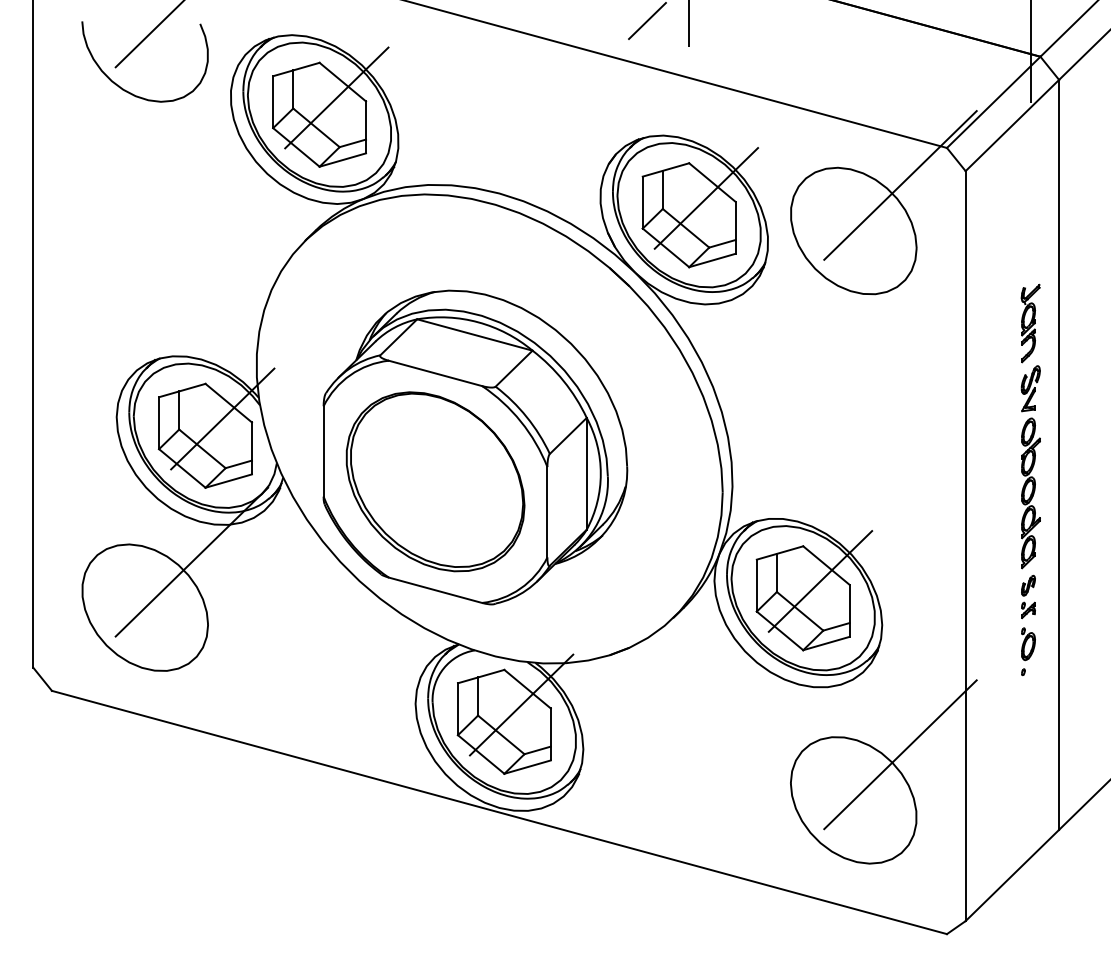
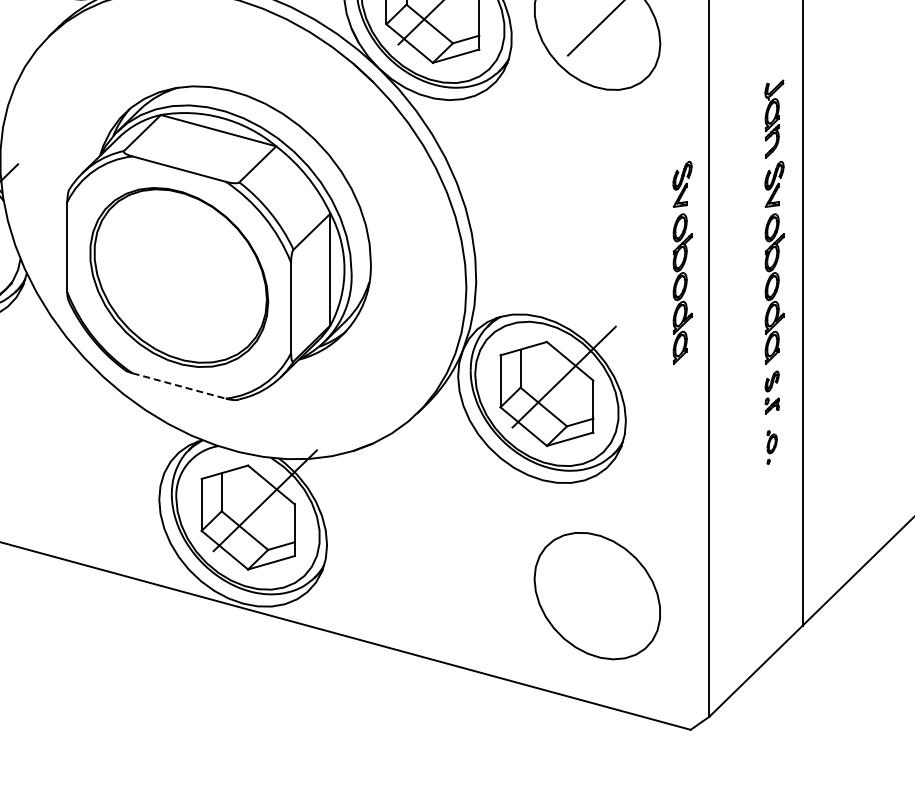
part: (938, 467) -> (682, 263), added
line: (436, 590) -> (180, 386), solid -> dashed
part: (1028, 651) -> (772, 447), size x0.7
line: (900, 754) -> (644, 550), removed

